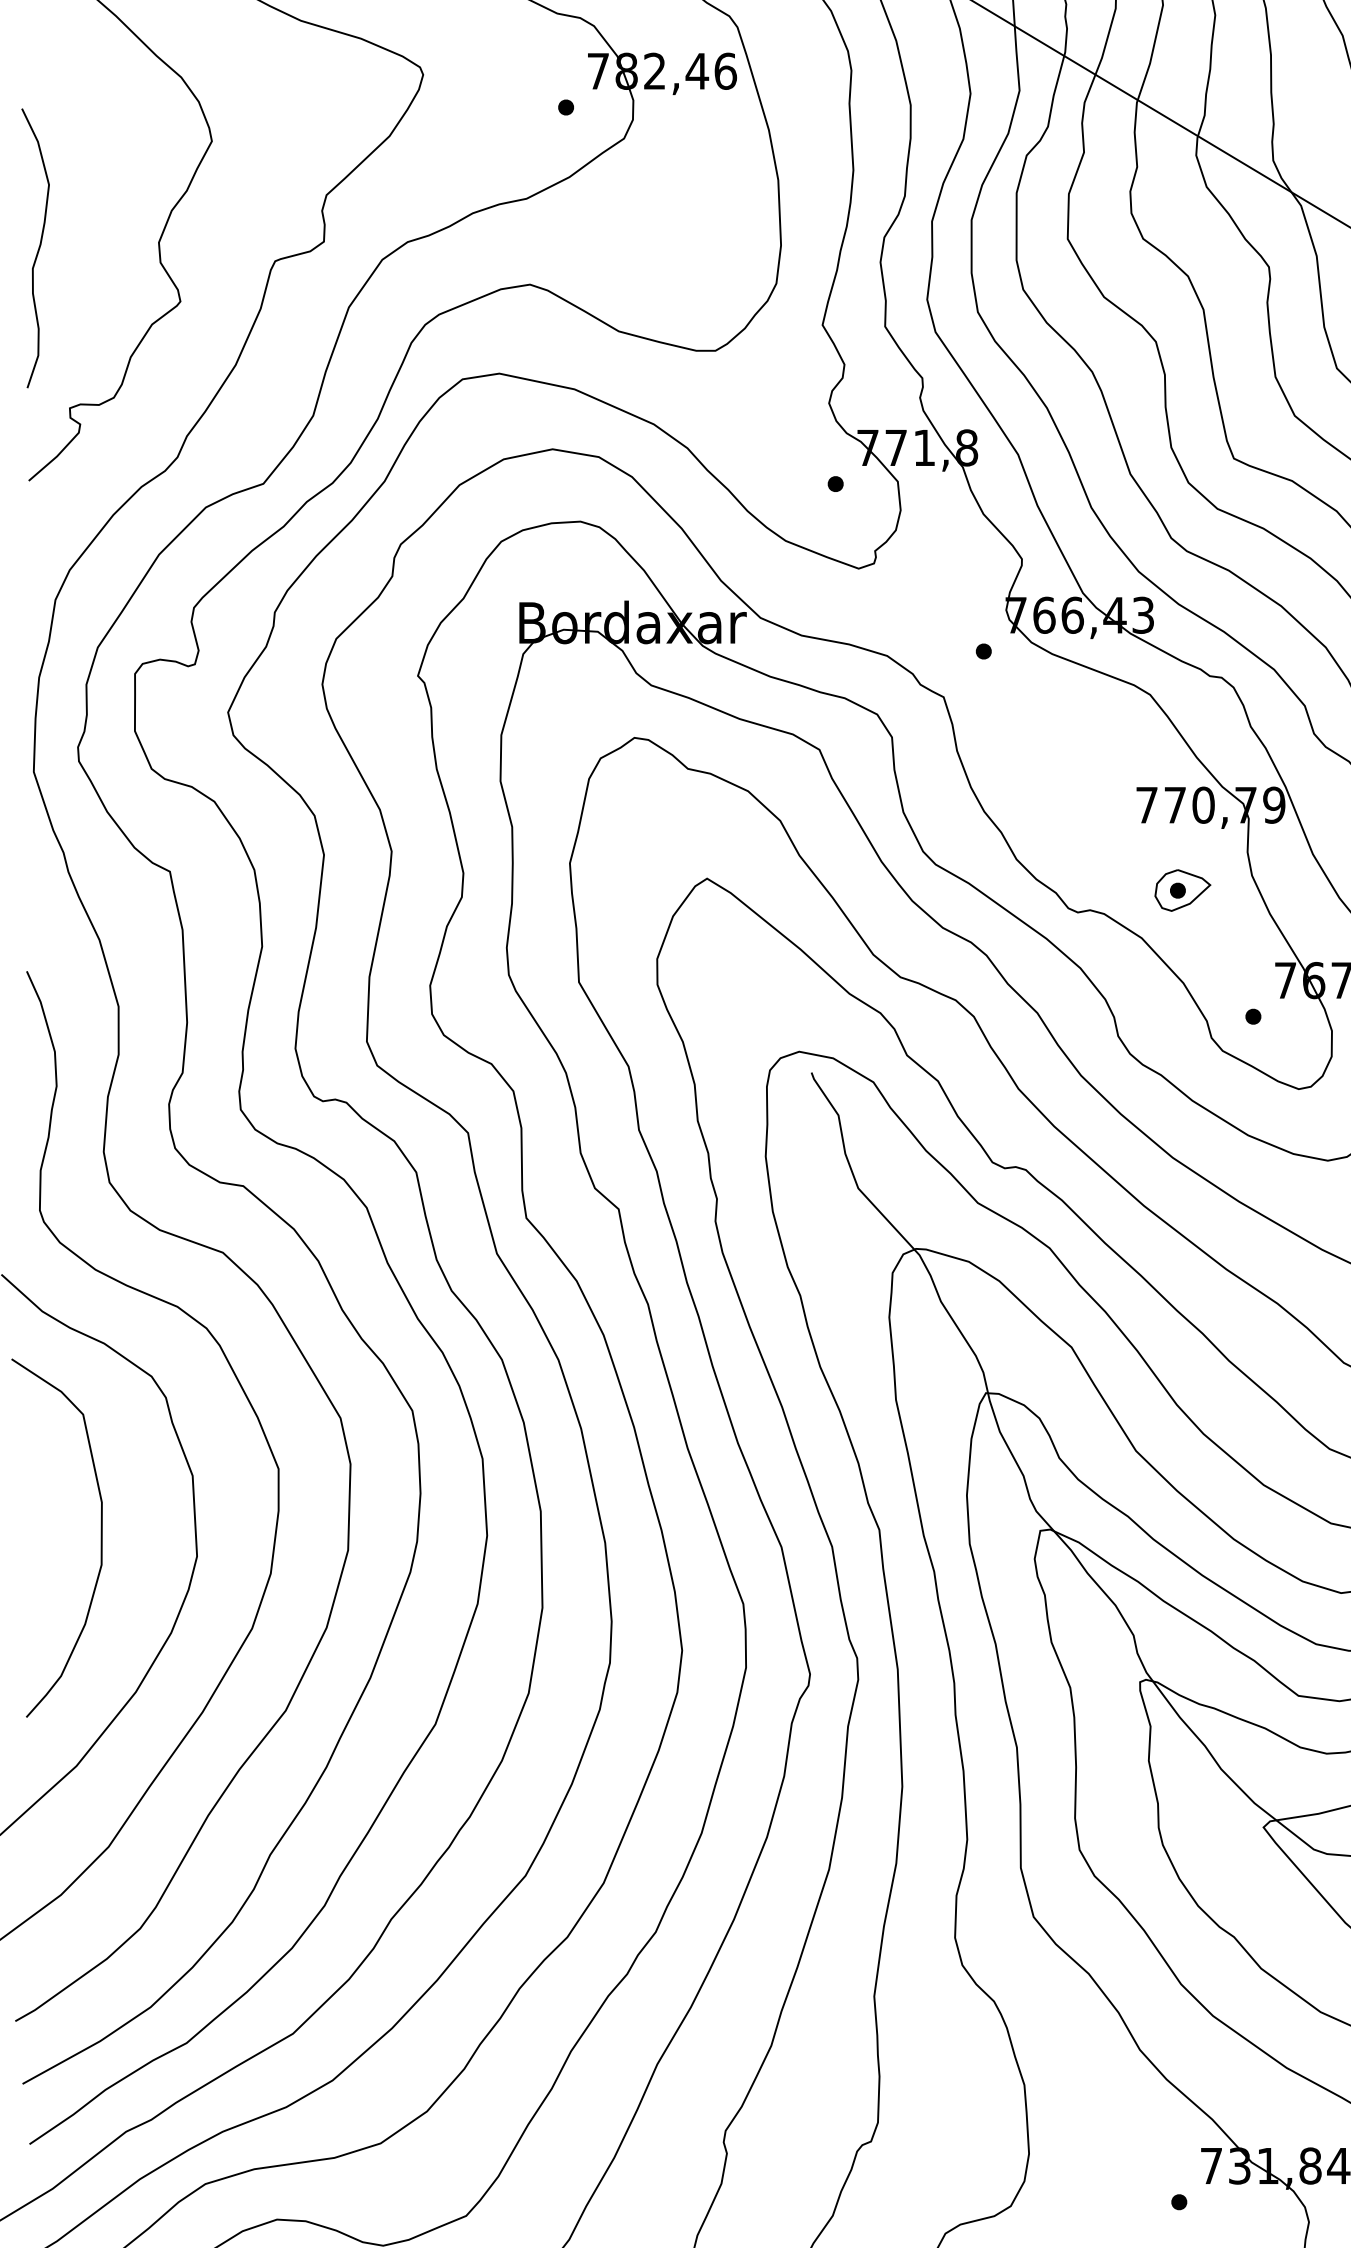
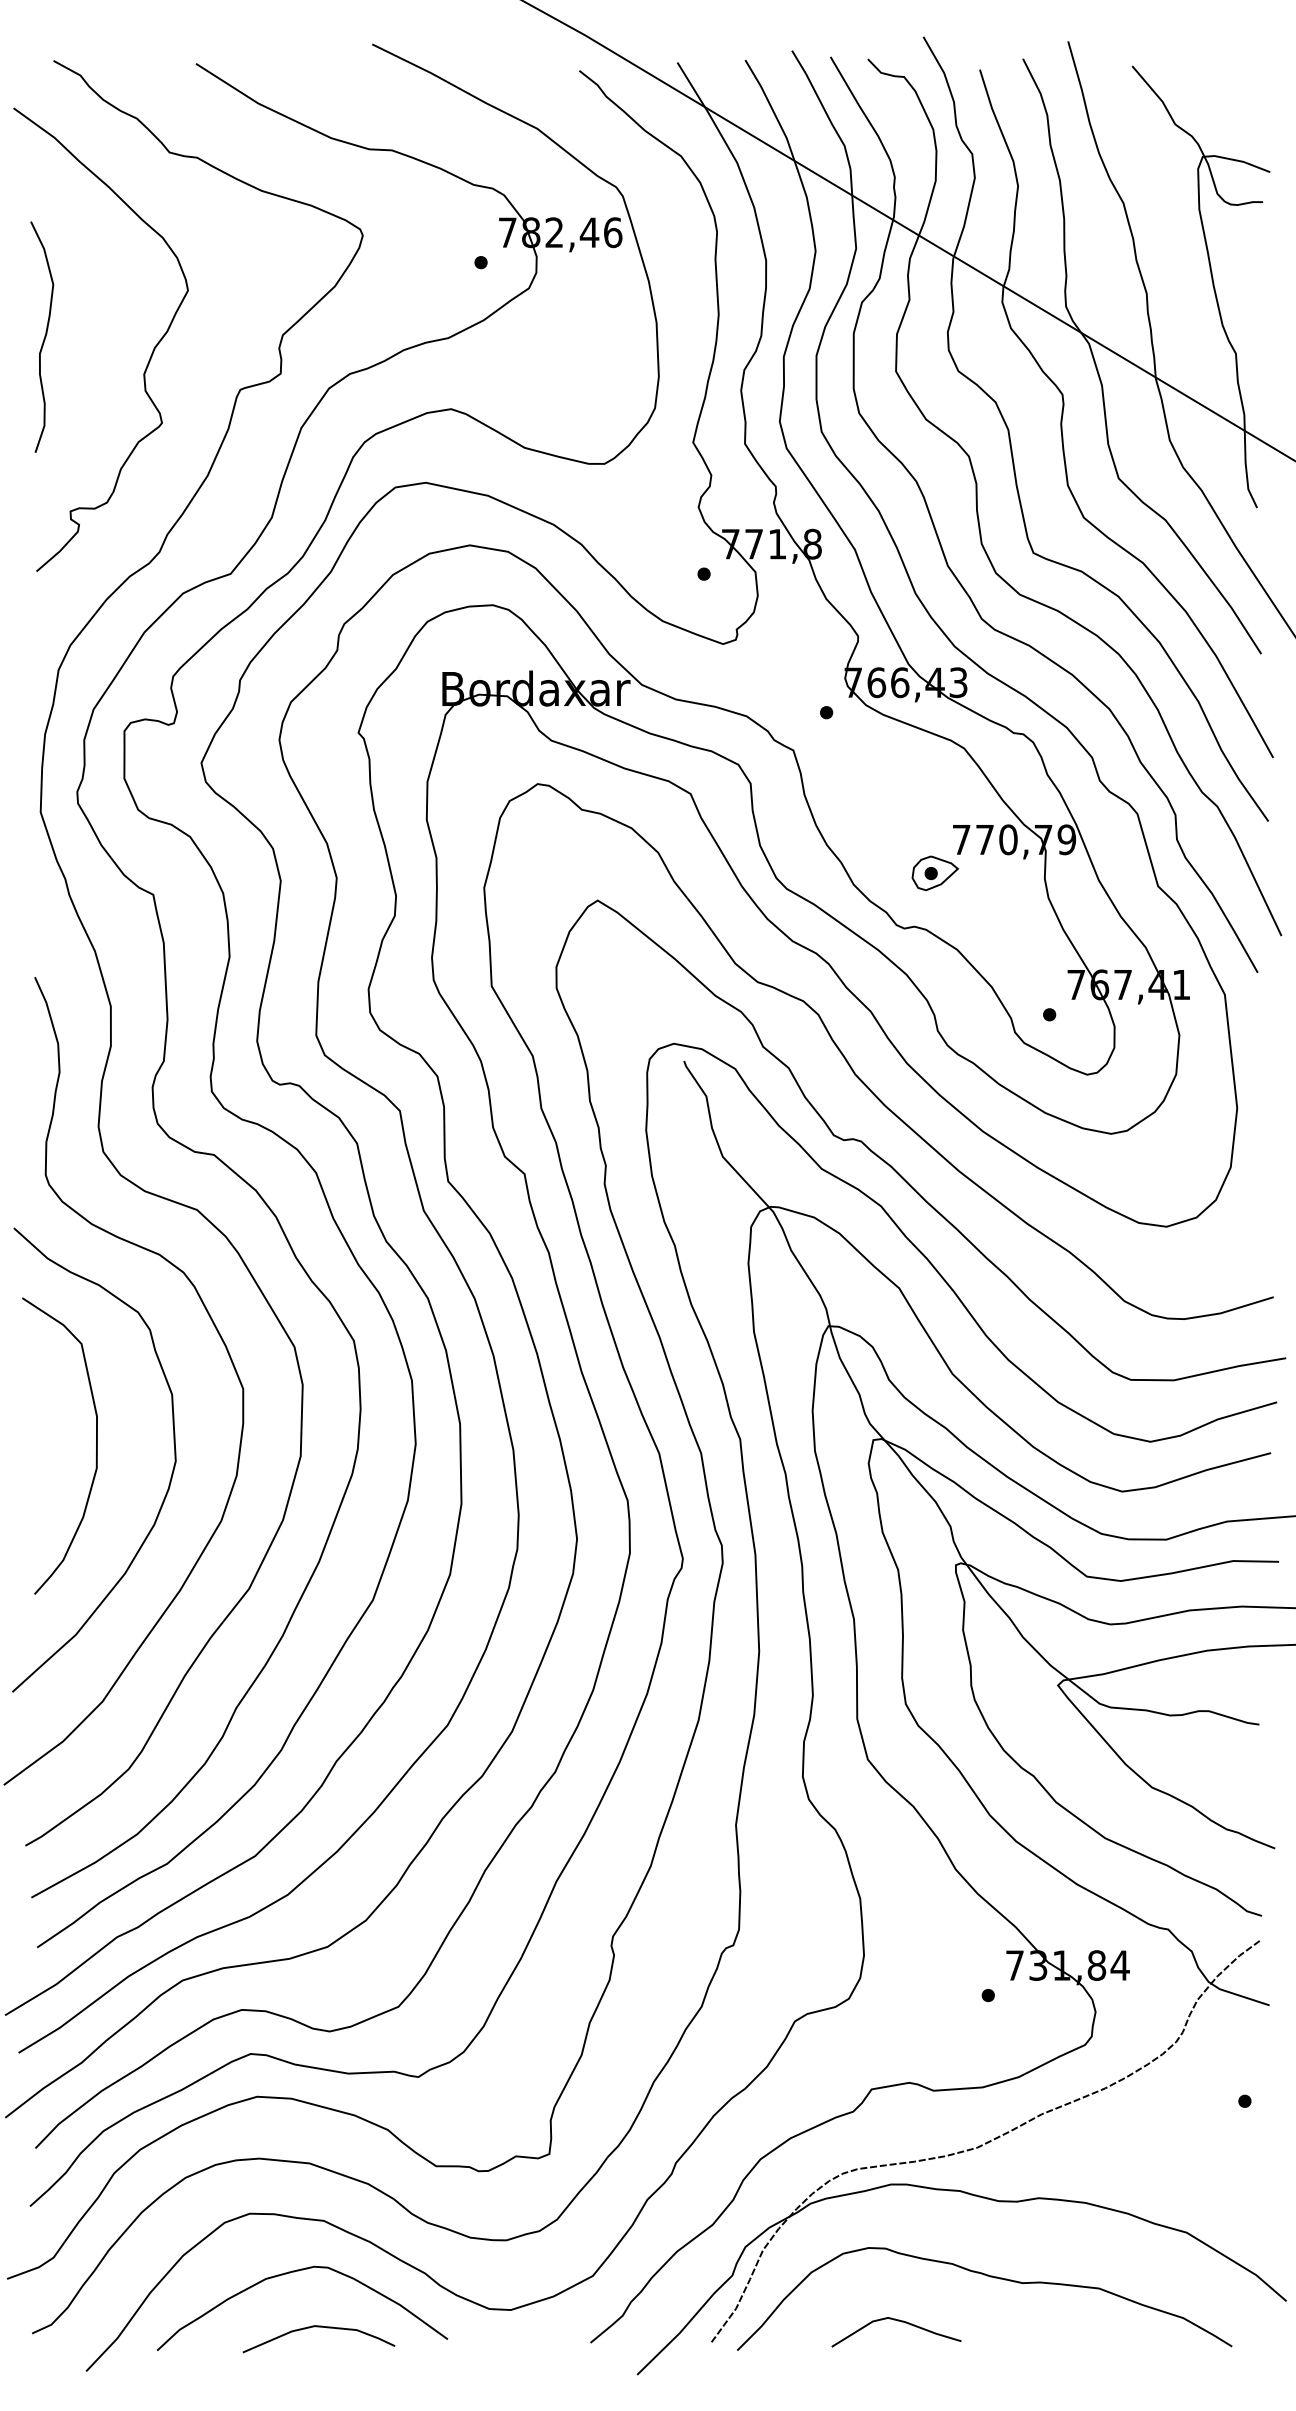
curve: (38, 247) -> (44, 336), moved
part: (1181, 890) -> (934, 873), moved

